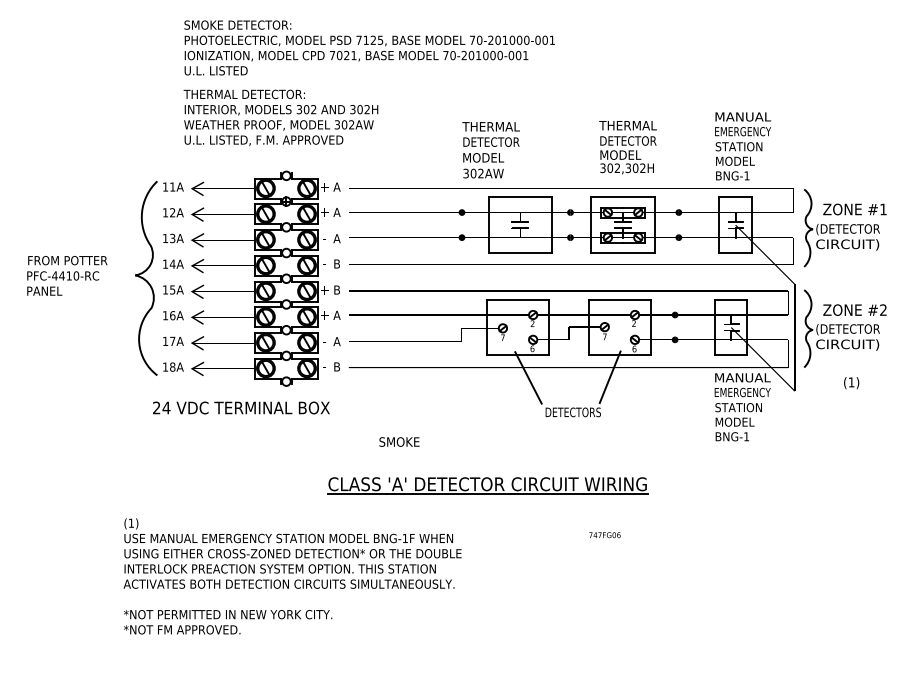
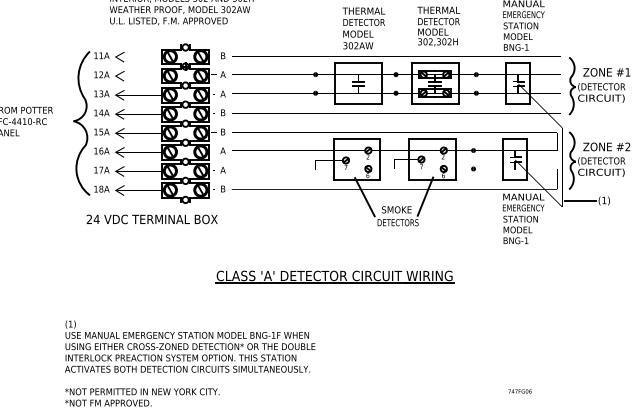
text: (490, 150) -> (363, 28), moved
text: (336, 186) -> (222, 55), A -> B
line: (819, 383) -> (580, 201), added
text: (399, 441) -> (396, 209), moved
text: (604, 535) -> (519, 391), moved
text: (292, 576) -> (190, 363), moved

